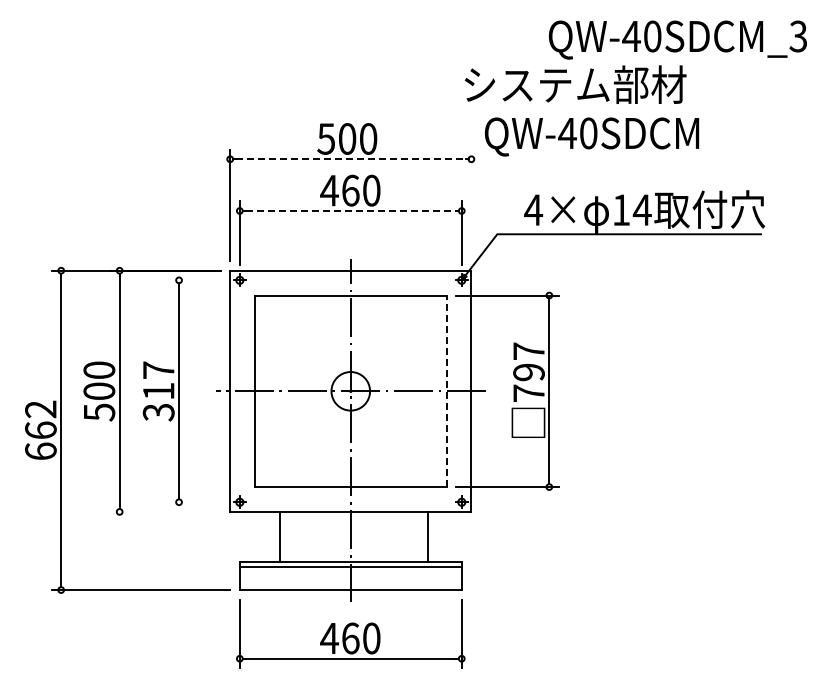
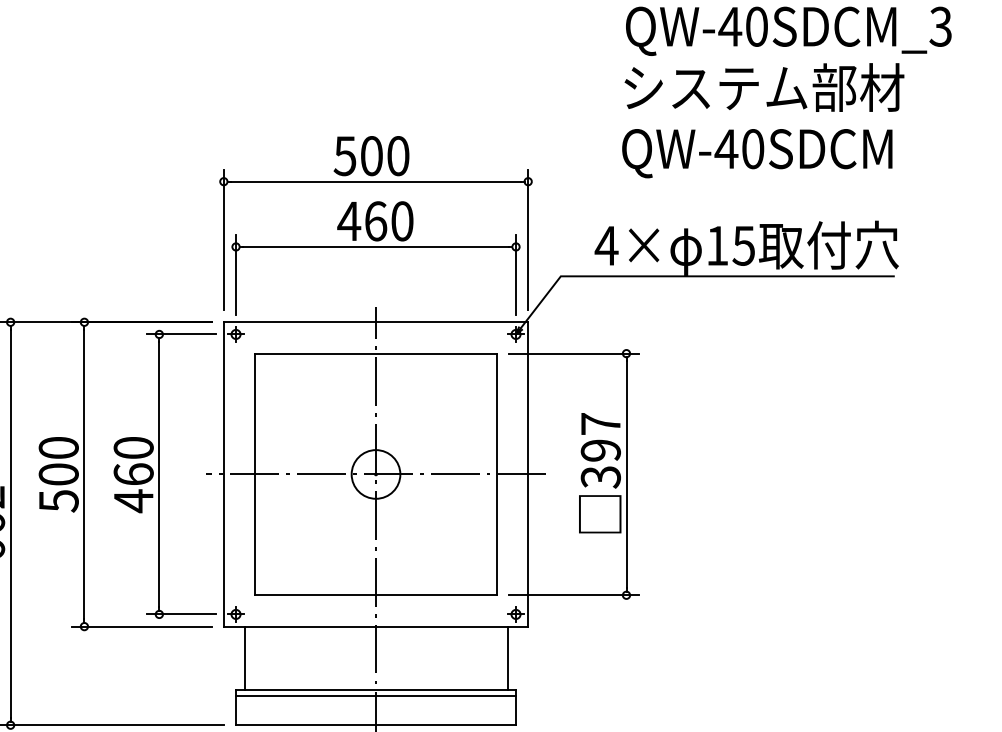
text: (575, 84) -> (764, 87), moved
text: (592, 136) -> (757, 152), moved
line: (350, 159) -> (375, 181), dashed -> solid
line: (471, 205) -> (528, 240), added
line: (351, 210) -> (376, 246), dashed -> solid
text: (641, 210) -> (742, 246), 14 -> 15
line: (196, 280) -> (181, 334), added
text: (158, 391) -> (133, 474), 317 -> 460
line: (446, 391) -> (496, 474), dashed -> solid
text: (528, 393) -> (600, 477), 797 -> 397
line: (196, 502) -> (181, 614), added
line: (165, 511) -> (142, 626), added
line: (279, 536) -> (244, 657), moved
line: (428, 536) -> (508, 657), moved

